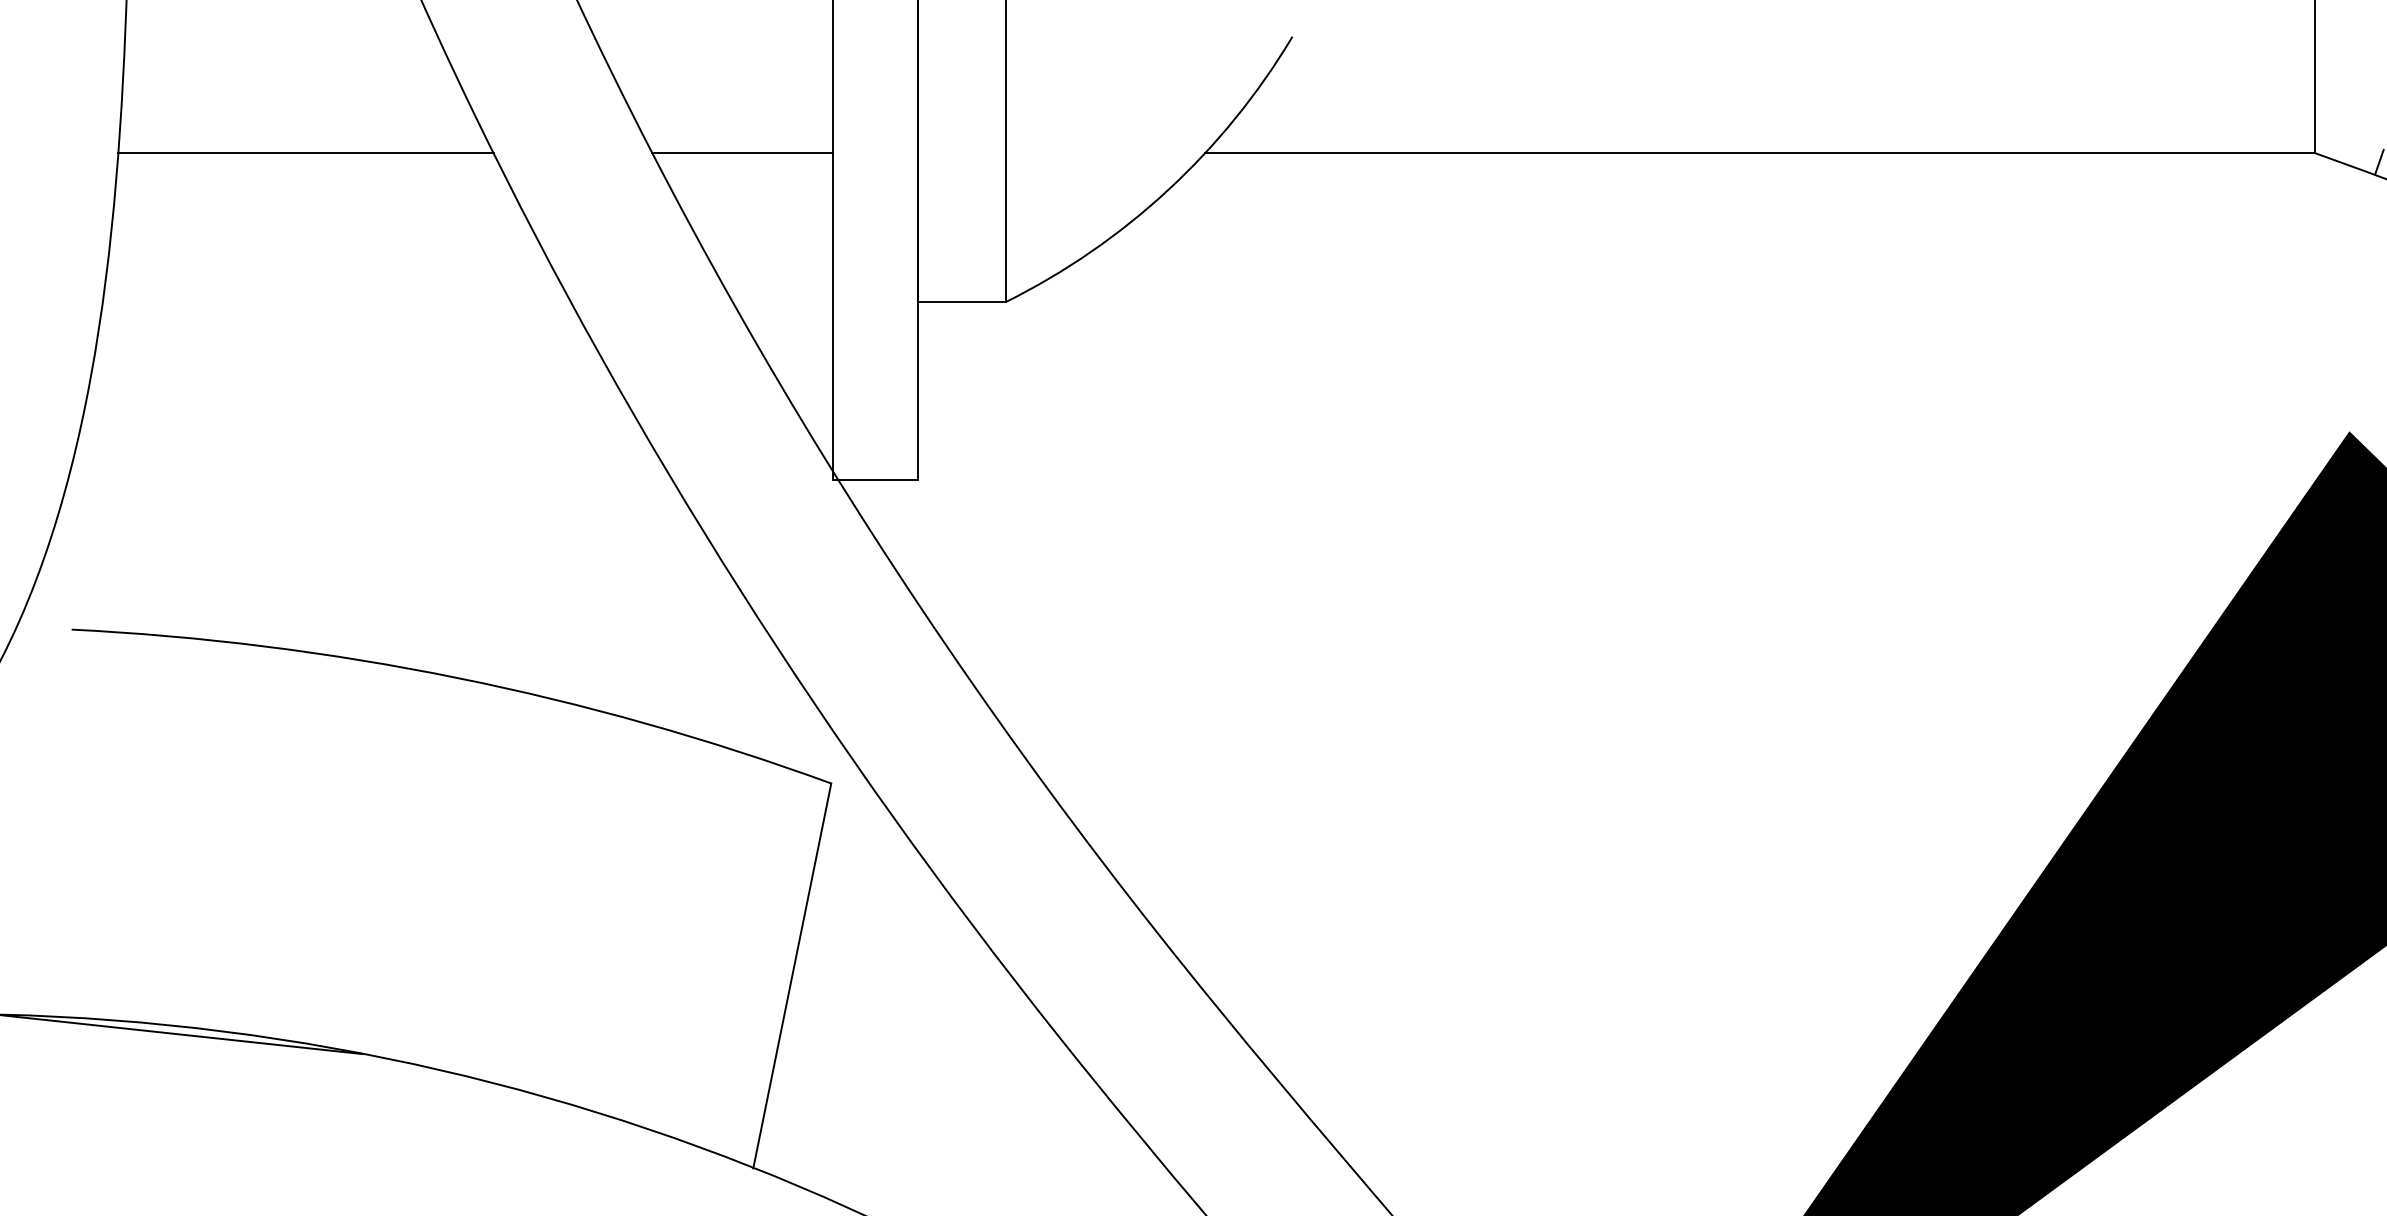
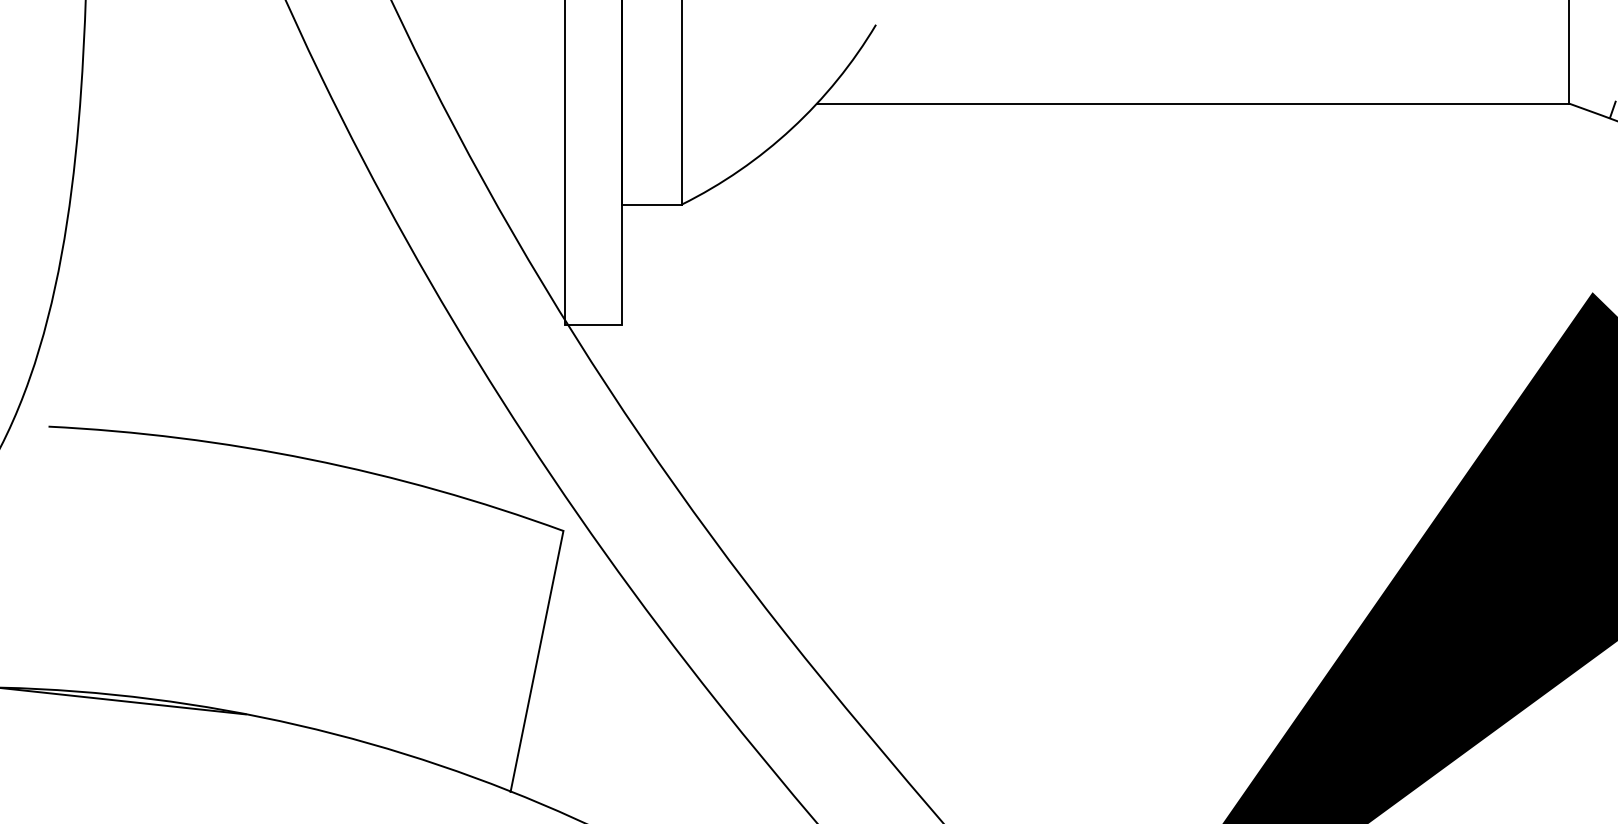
line: (306, 152) -> (207, 103), removed
line: (742, 152) -> (503, 103), removed

